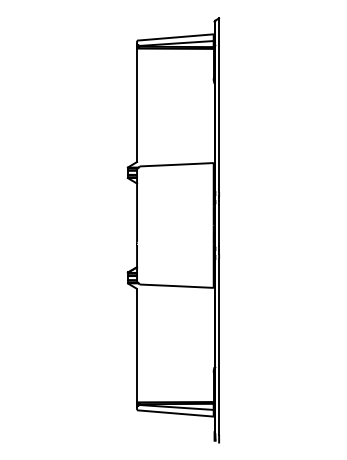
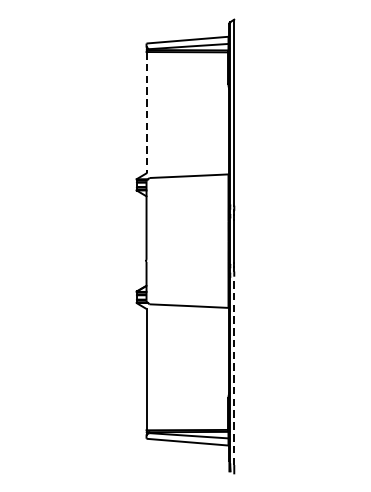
line: (137, 105) -> (147, 112), solid -> dashed
line: (219, 346) -> (234, 370), solid -> dashed

